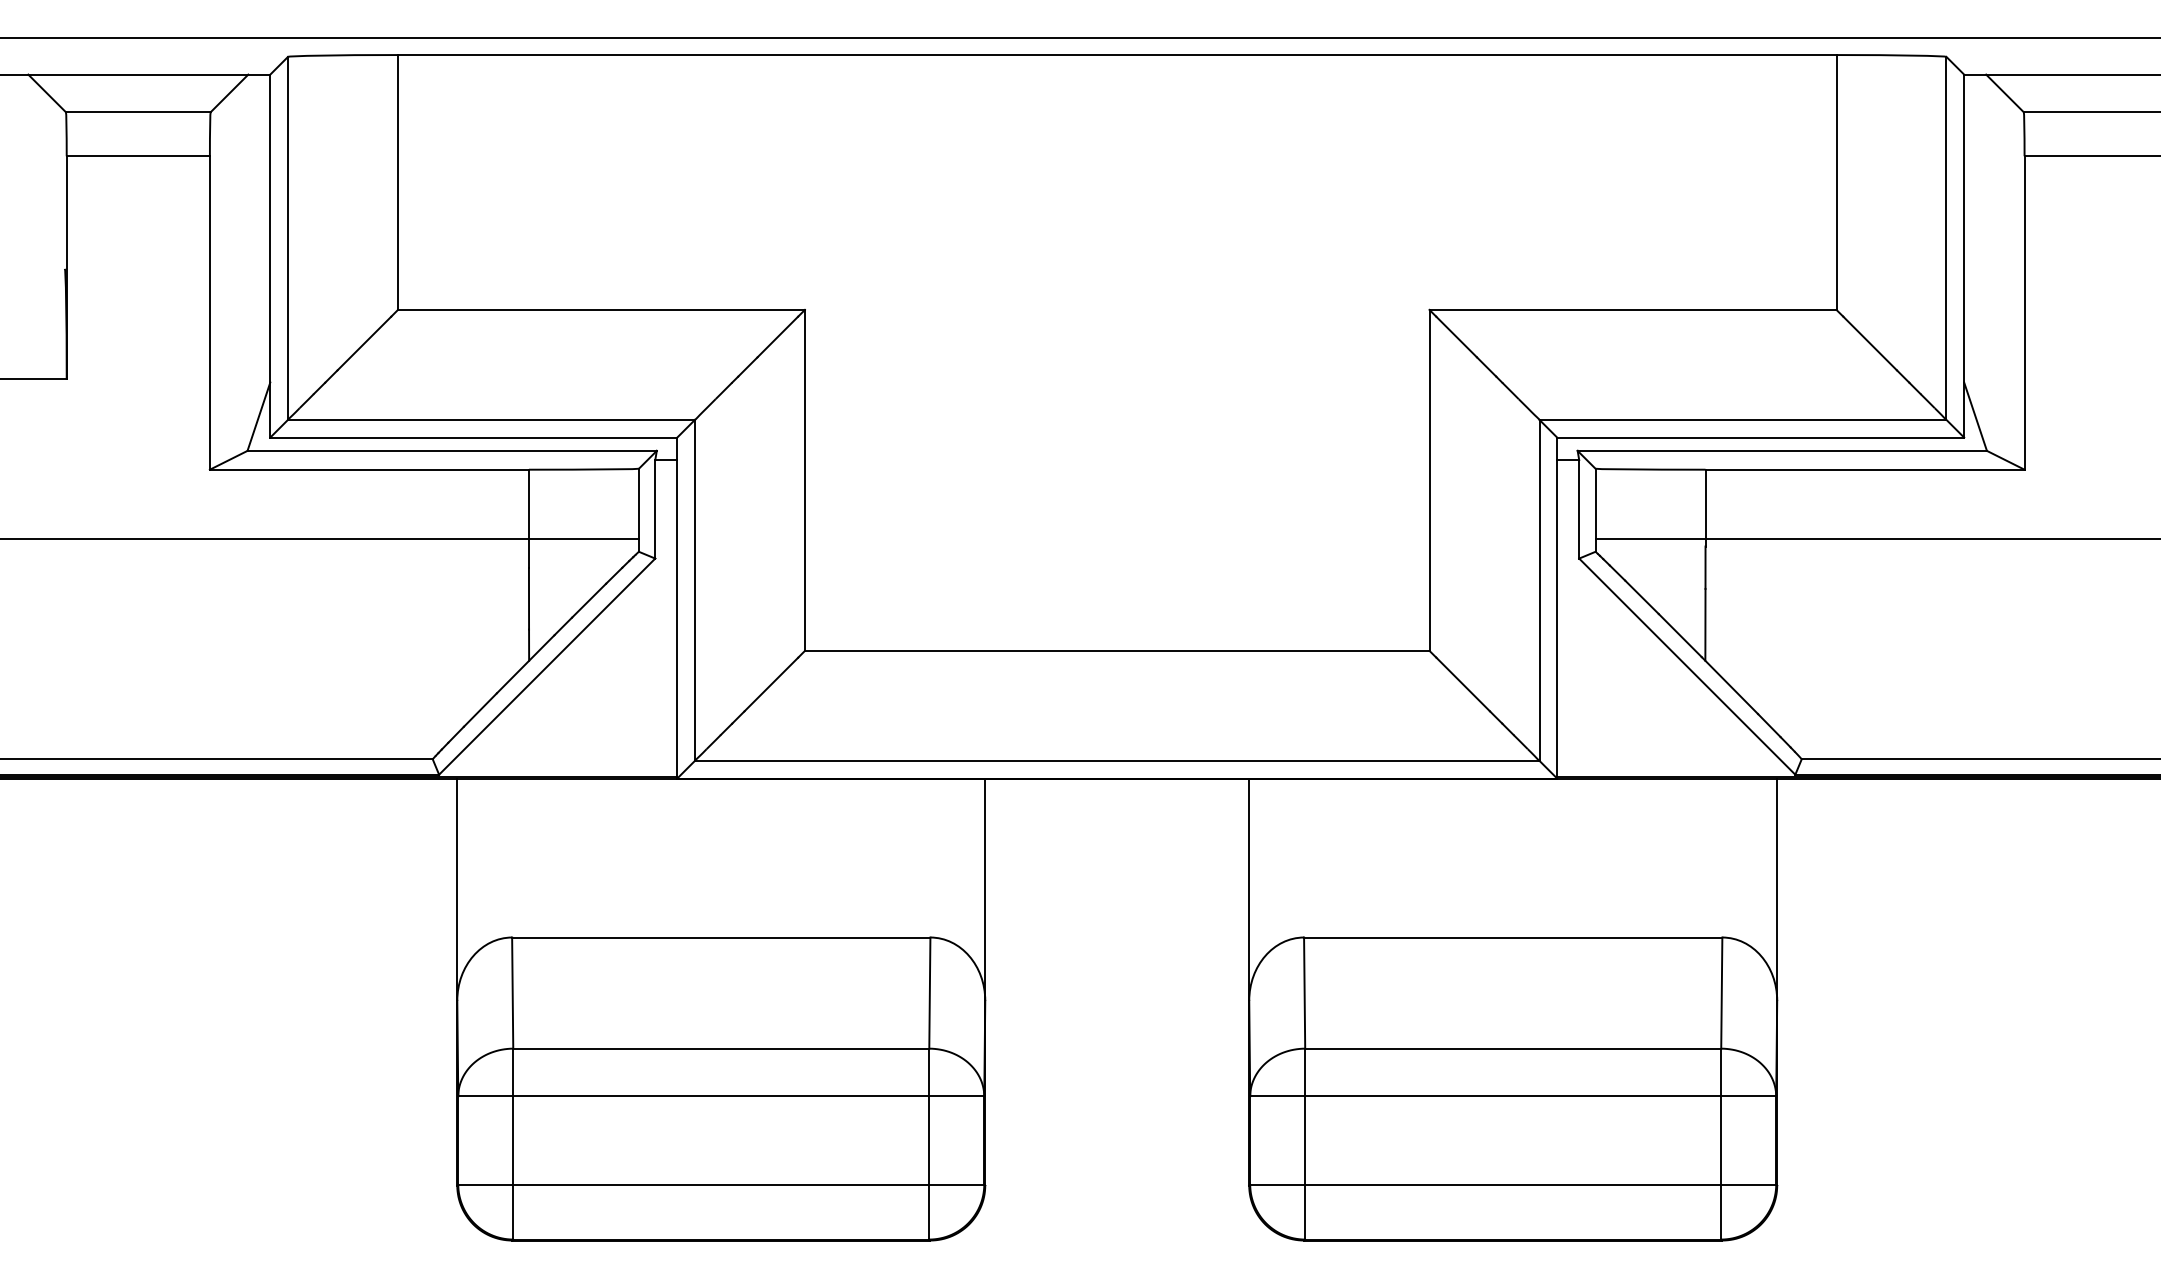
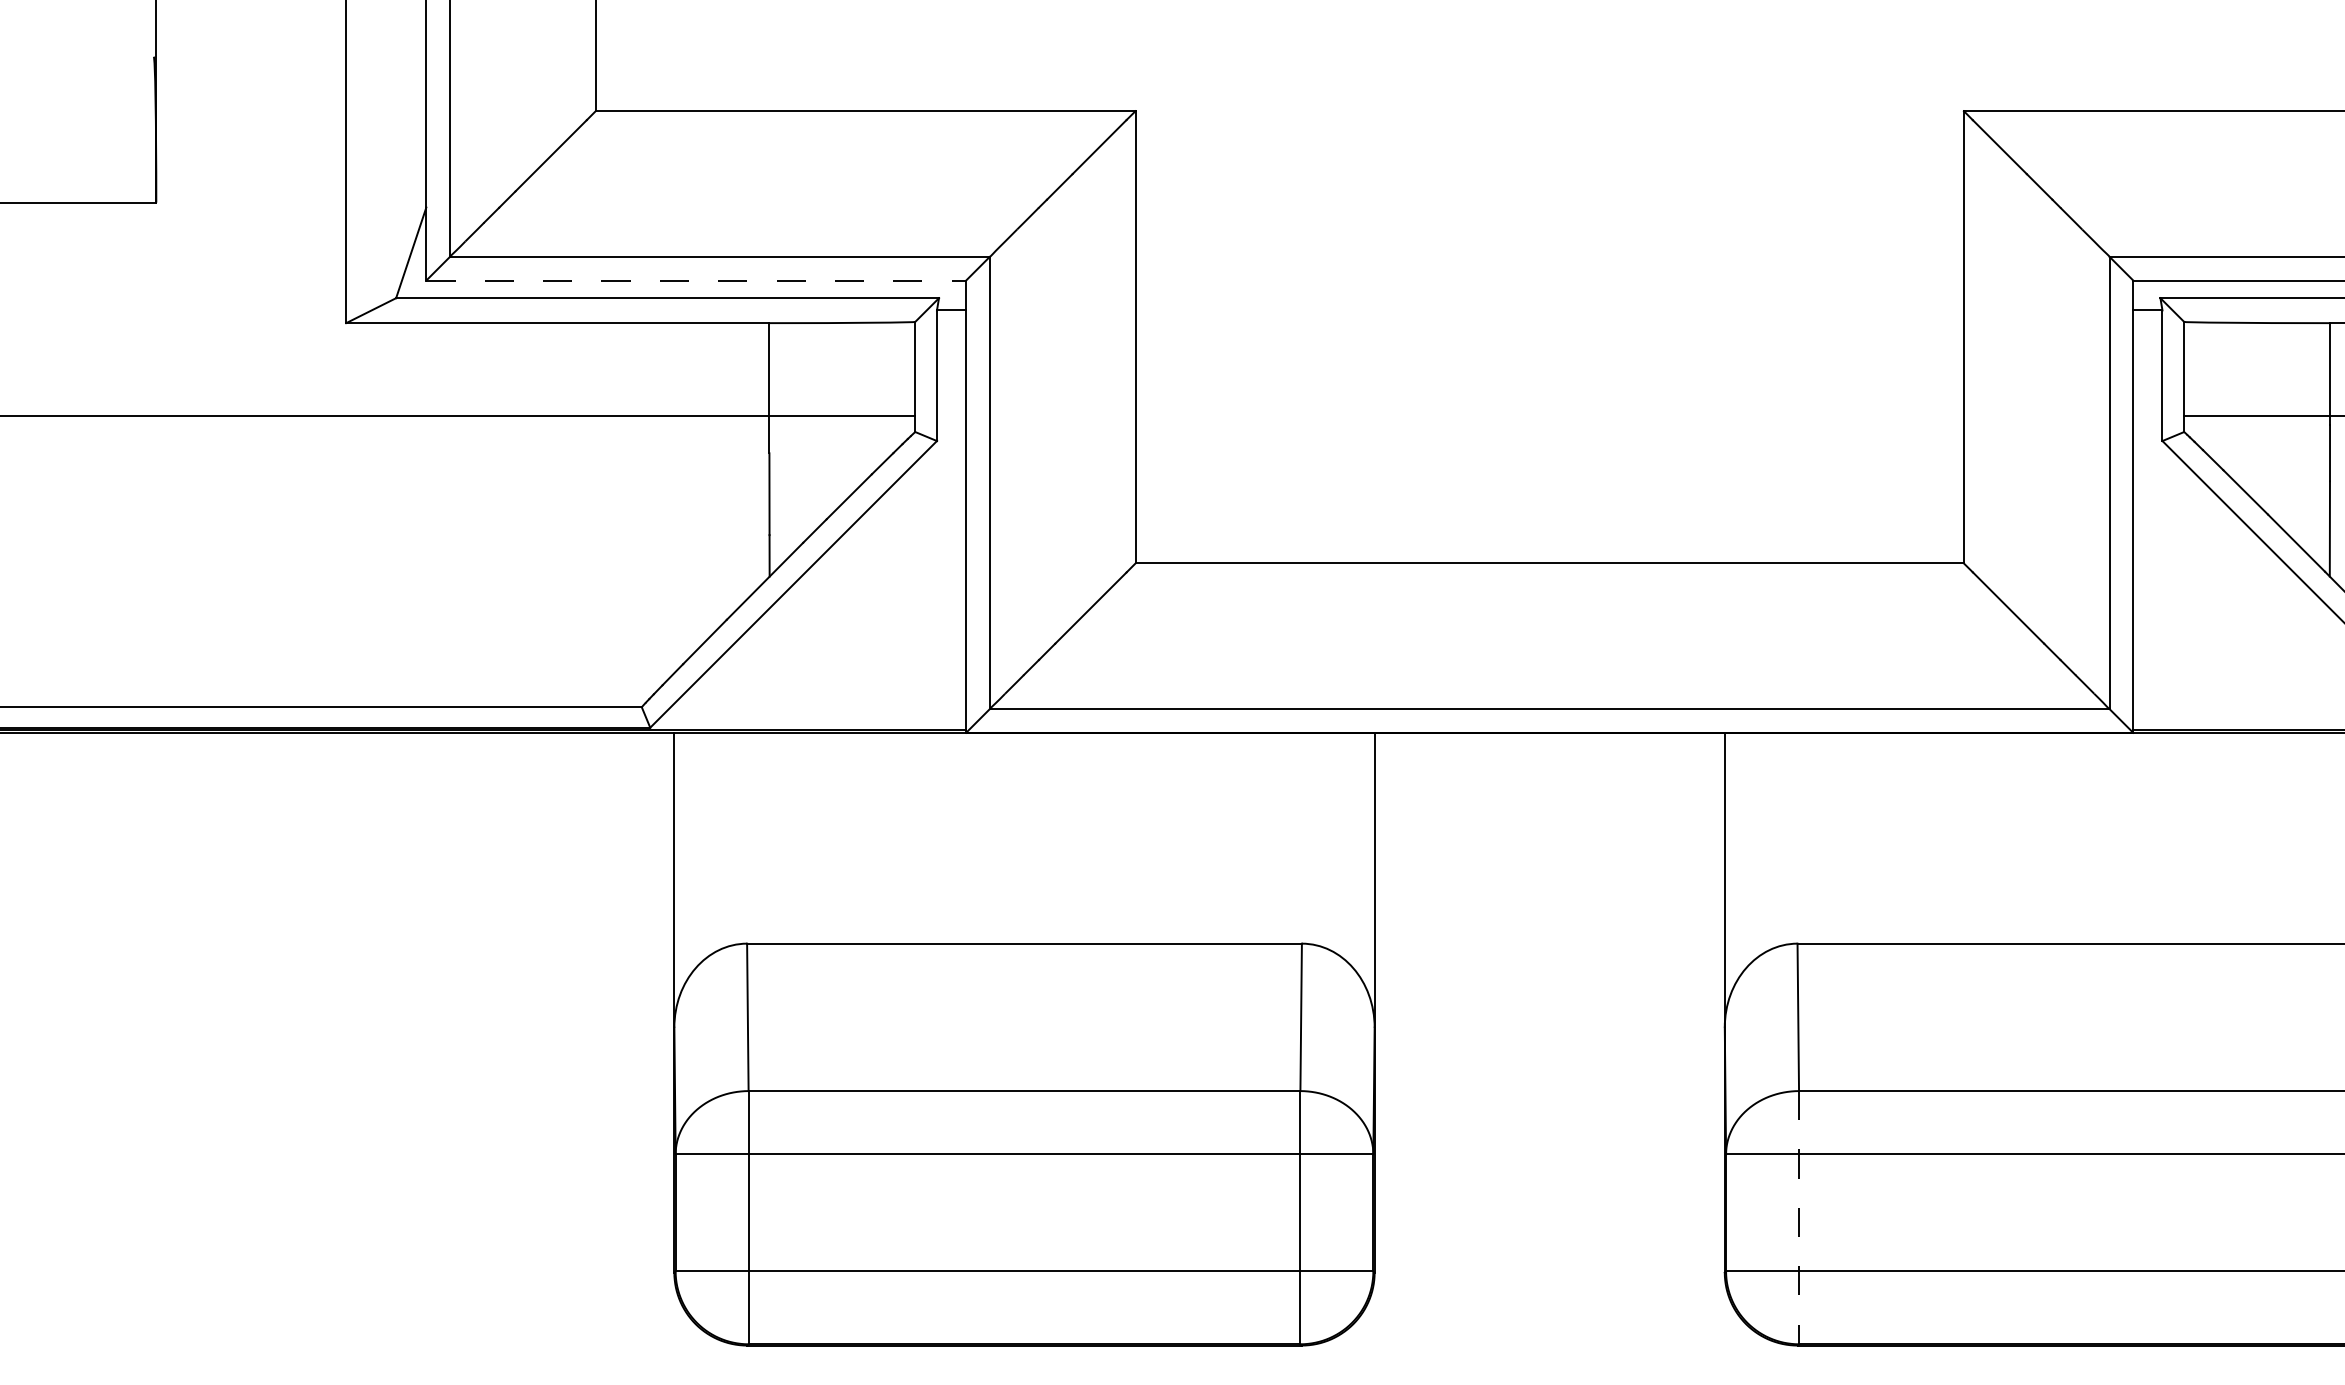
line: (474, 437) -> (697, 280), solid -> dashed
line: (1305, 1144) -> (1799, 1218), solid -> dashed

